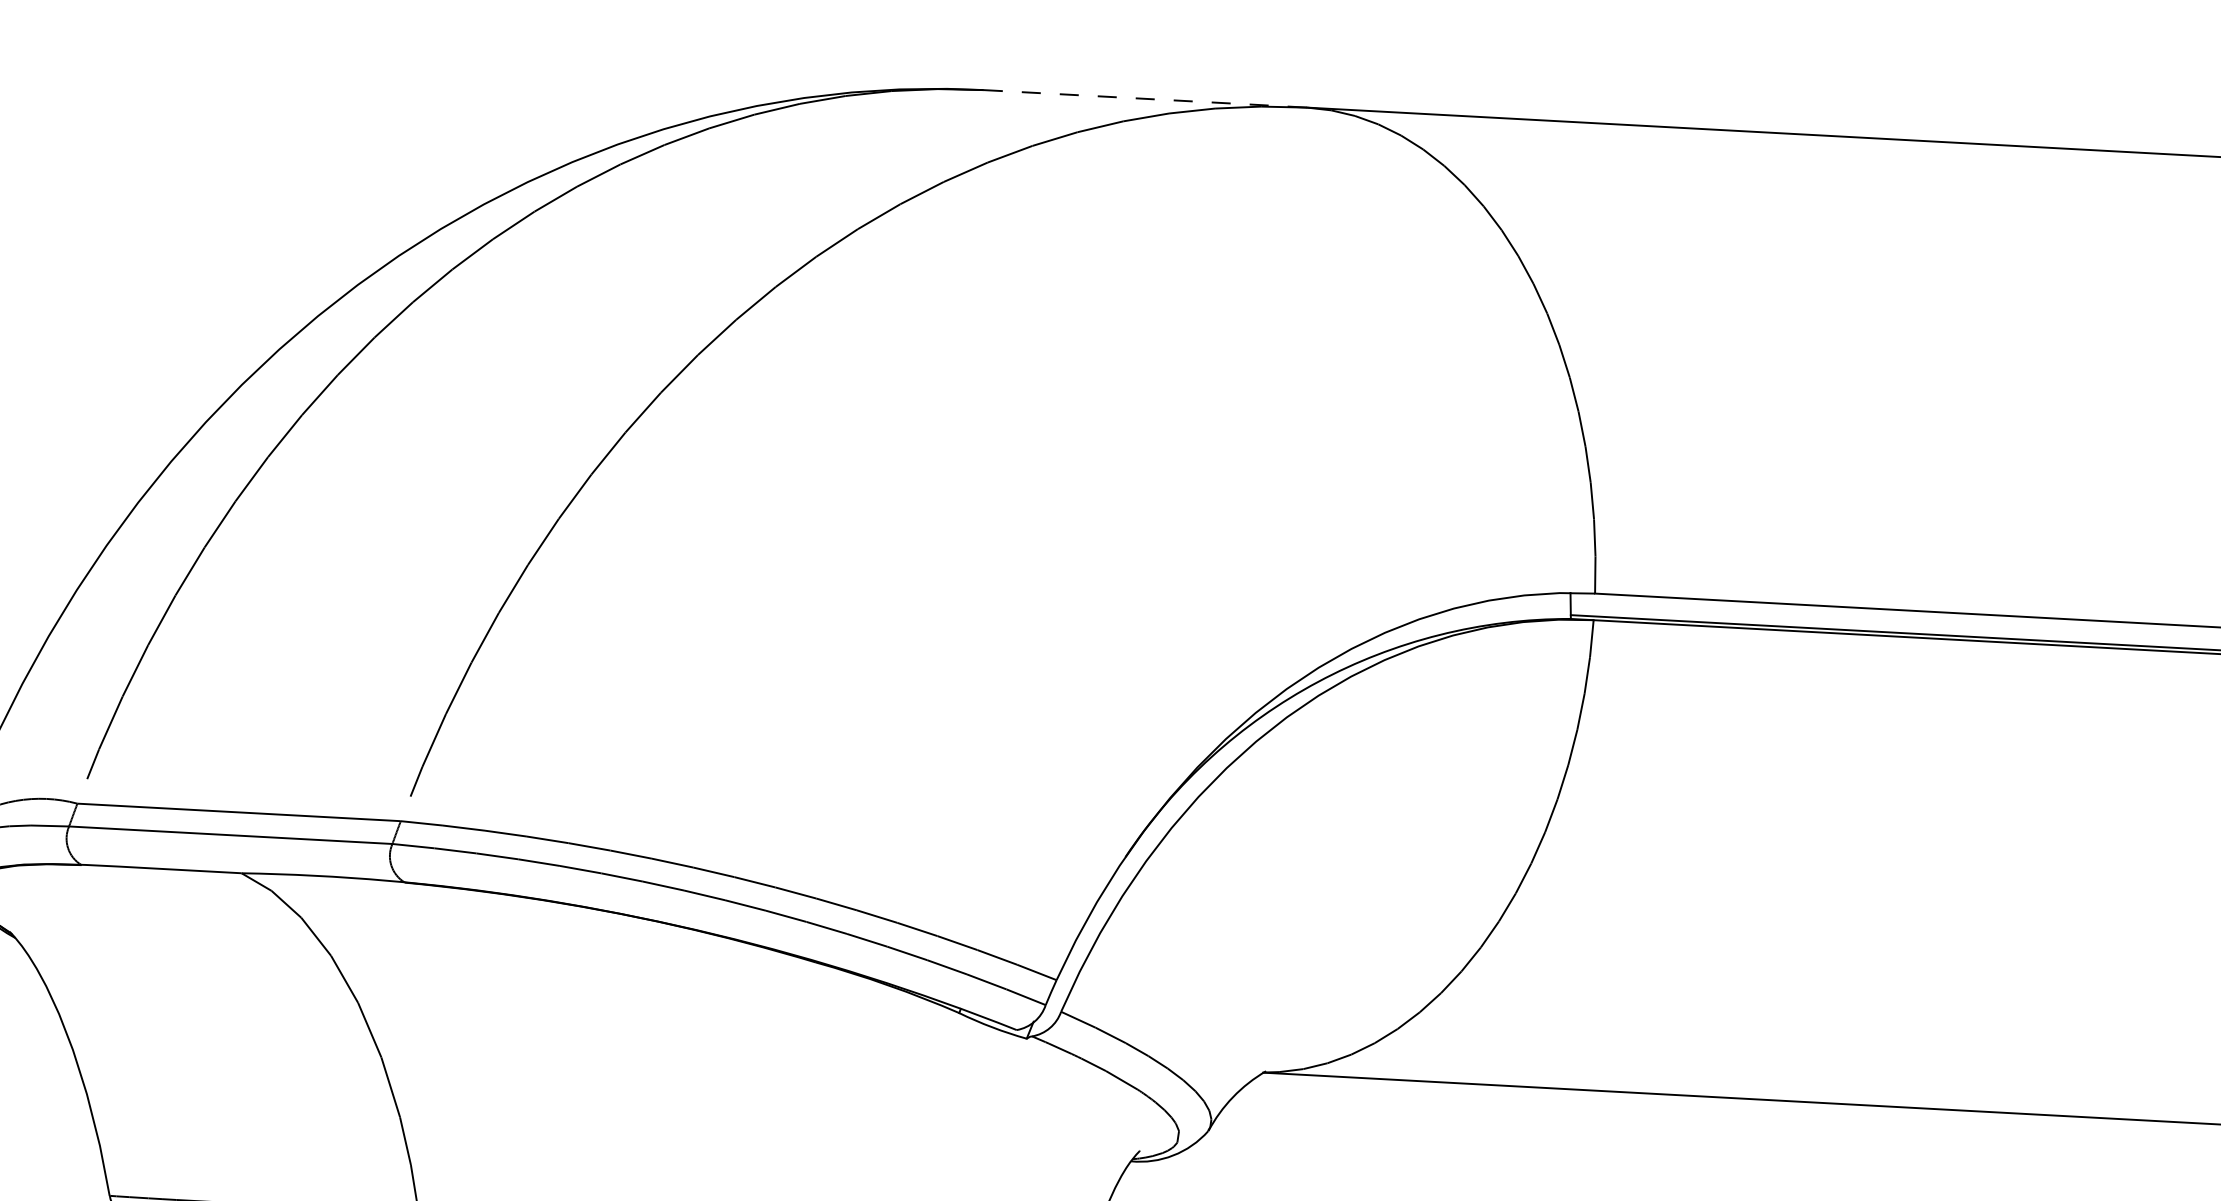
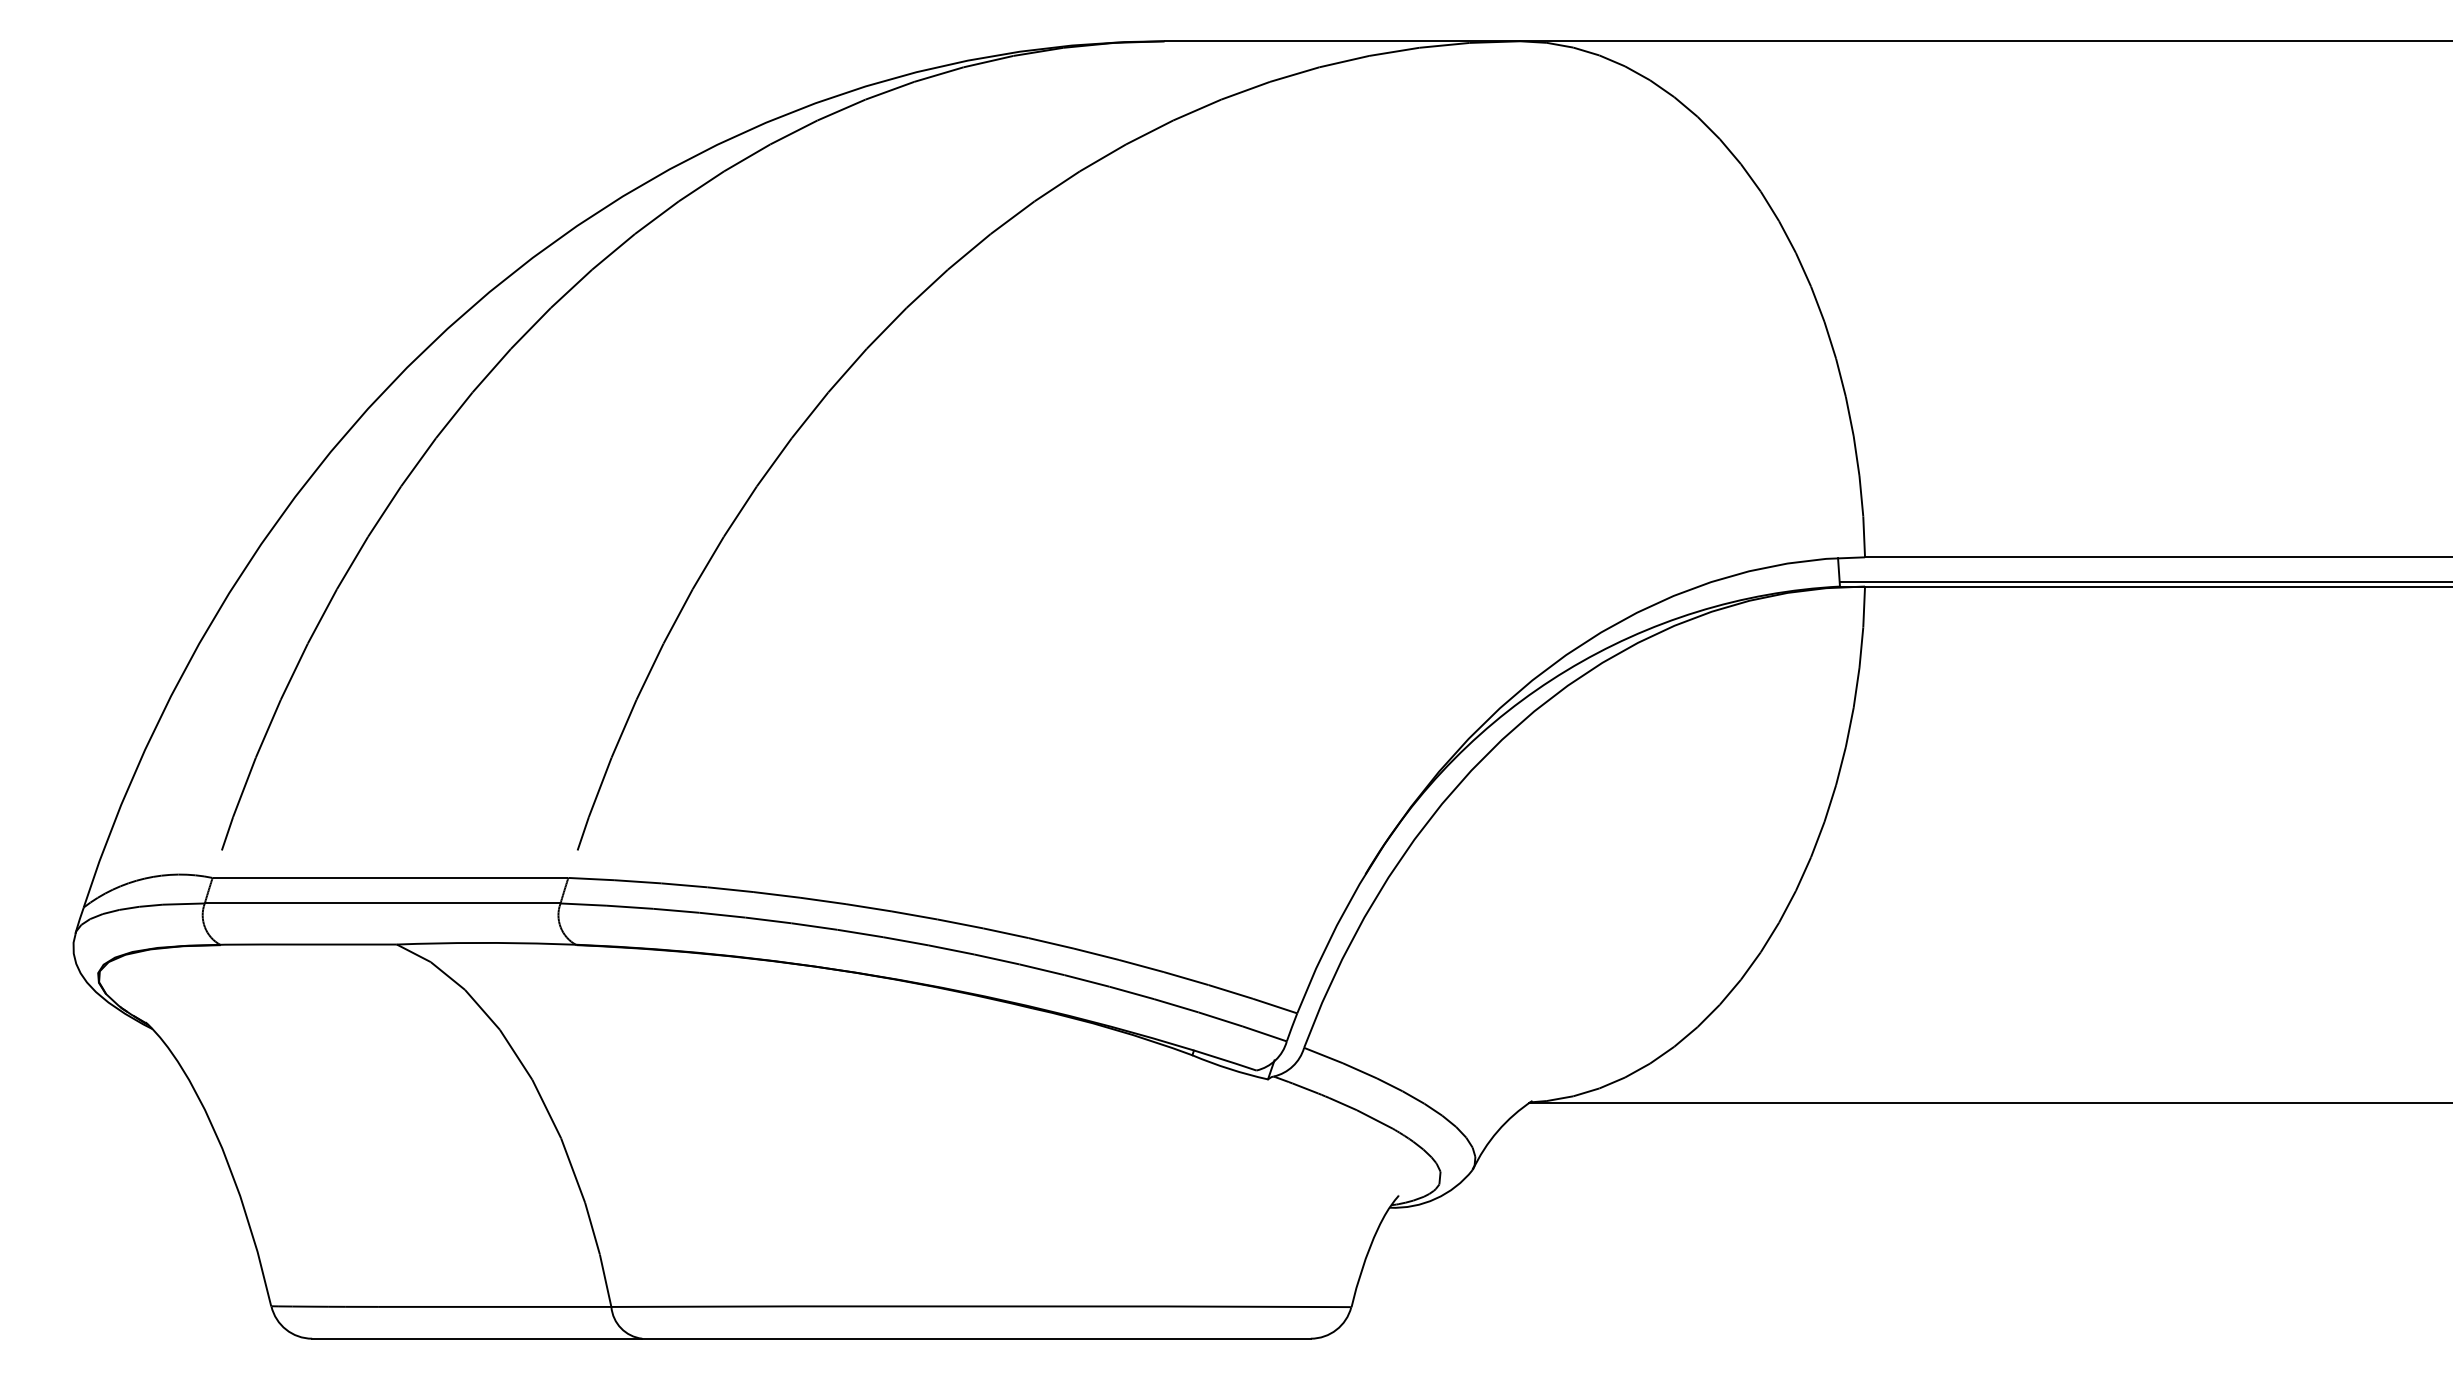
line: (1145, 99) -> (1342, 41), dashed -> solid

